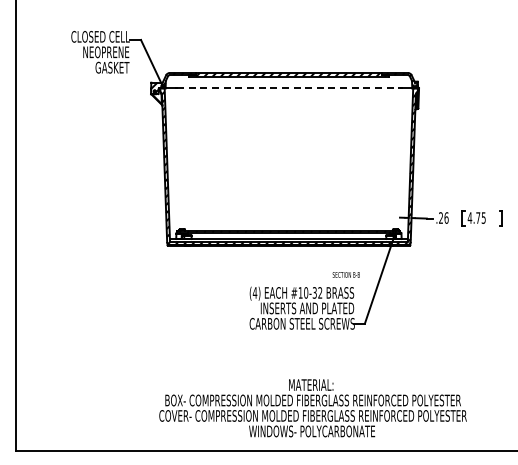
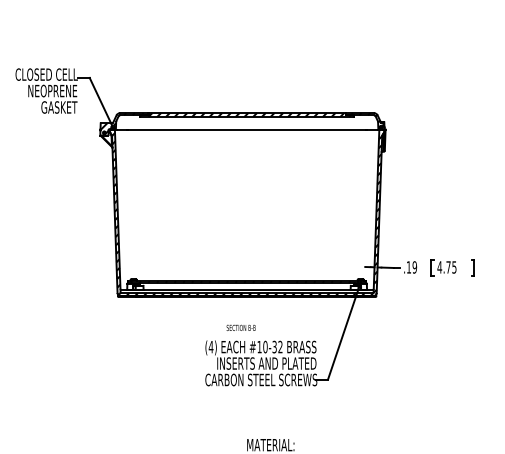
line: (288, 88) -> (246, 129), dashed -> solid
text: (443, 217) -> (411, 266), .26 -> .19
text: (345, 274) -> (240, 327), moved

